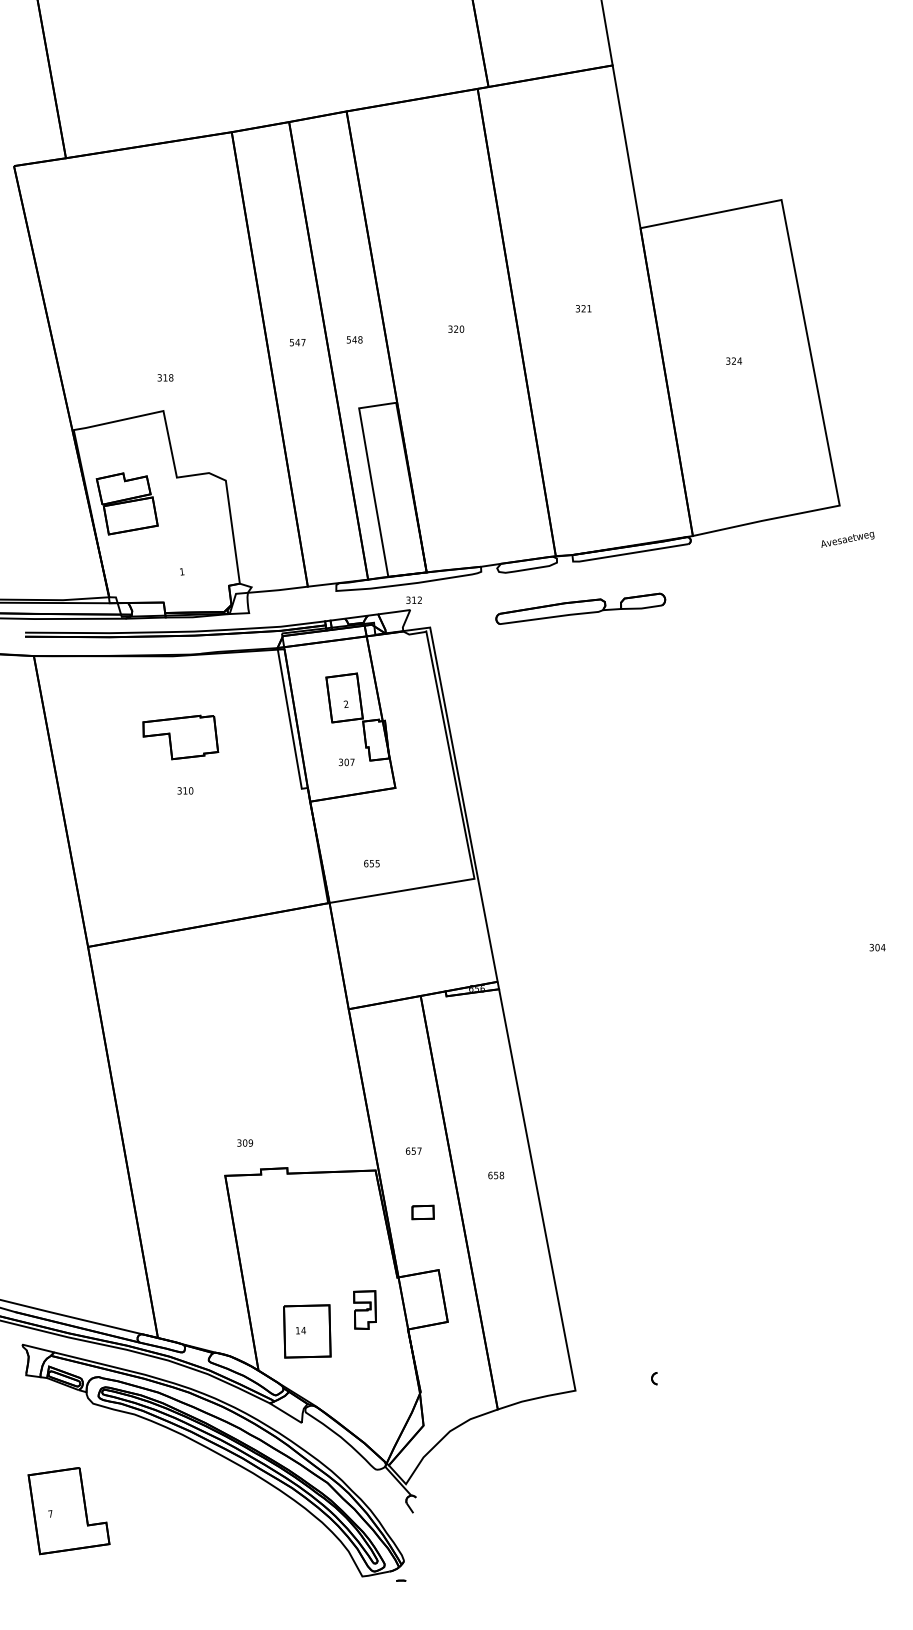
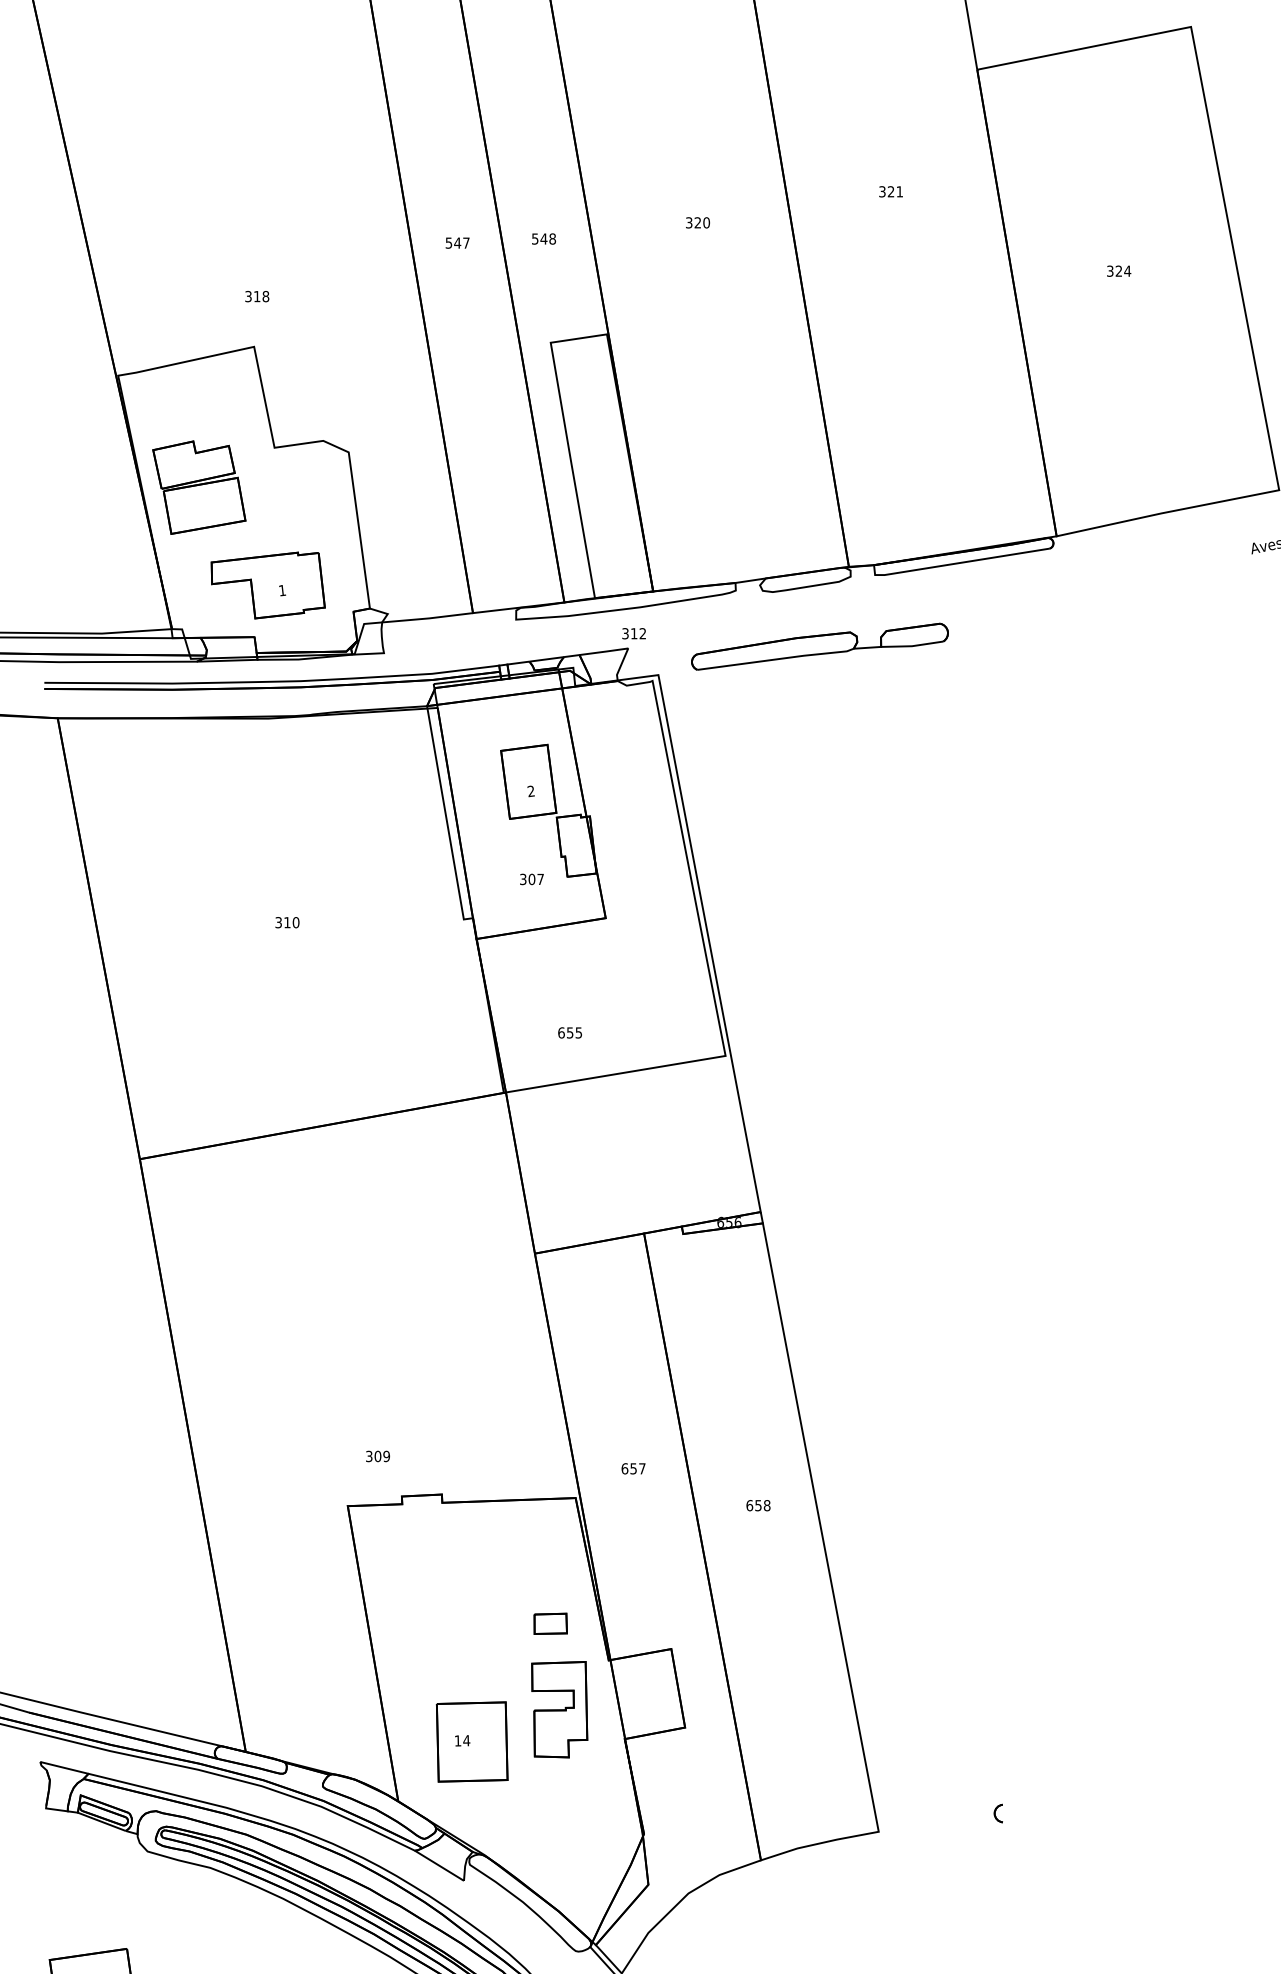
part: (580, 608) -> (819, 646), moved
part: (180, 737) -> (267, 585), moved
part: (422, 1212) -> (549, 1623), moved
part: (364, 1309) -> (558, 1708), size x1.67

